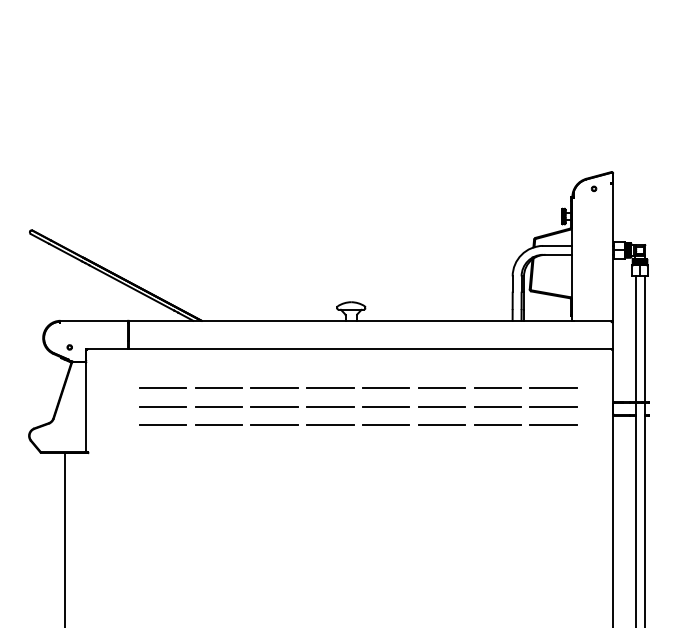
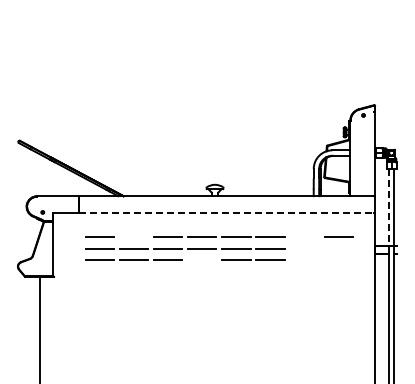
line: (634, 339) -> (388, 207), solid -> dashed
line: (370, 349) -> (226, 213), solid -> dashed
line: (218, 388) -> (133, 237), removed
line: (497, 388) -> (304, 237), removed
line: (497, 406) -> (304, 248), removed
line: (553, 406) -> (338, 248), removed
line: (330, 425) -> (202, 260), removed
line: (497, 425) -> (304, 260), removed
line: (553, 425) -> (338, 260), removed

